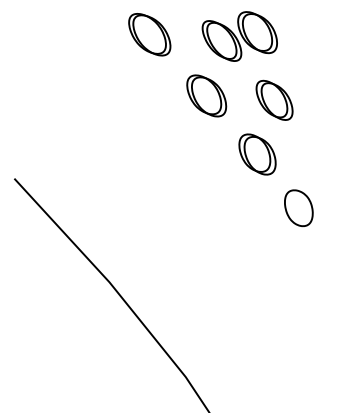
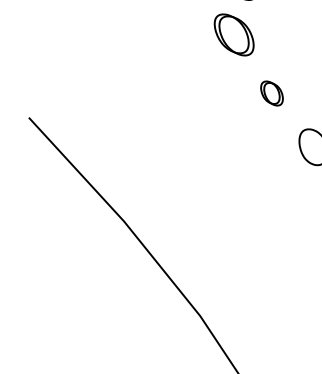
part: (206, 95) -> (233, 34), moved
part: (274, 99) -> (288, 38), removed
part: (257, 154) -> (271, 93), size x0.6

